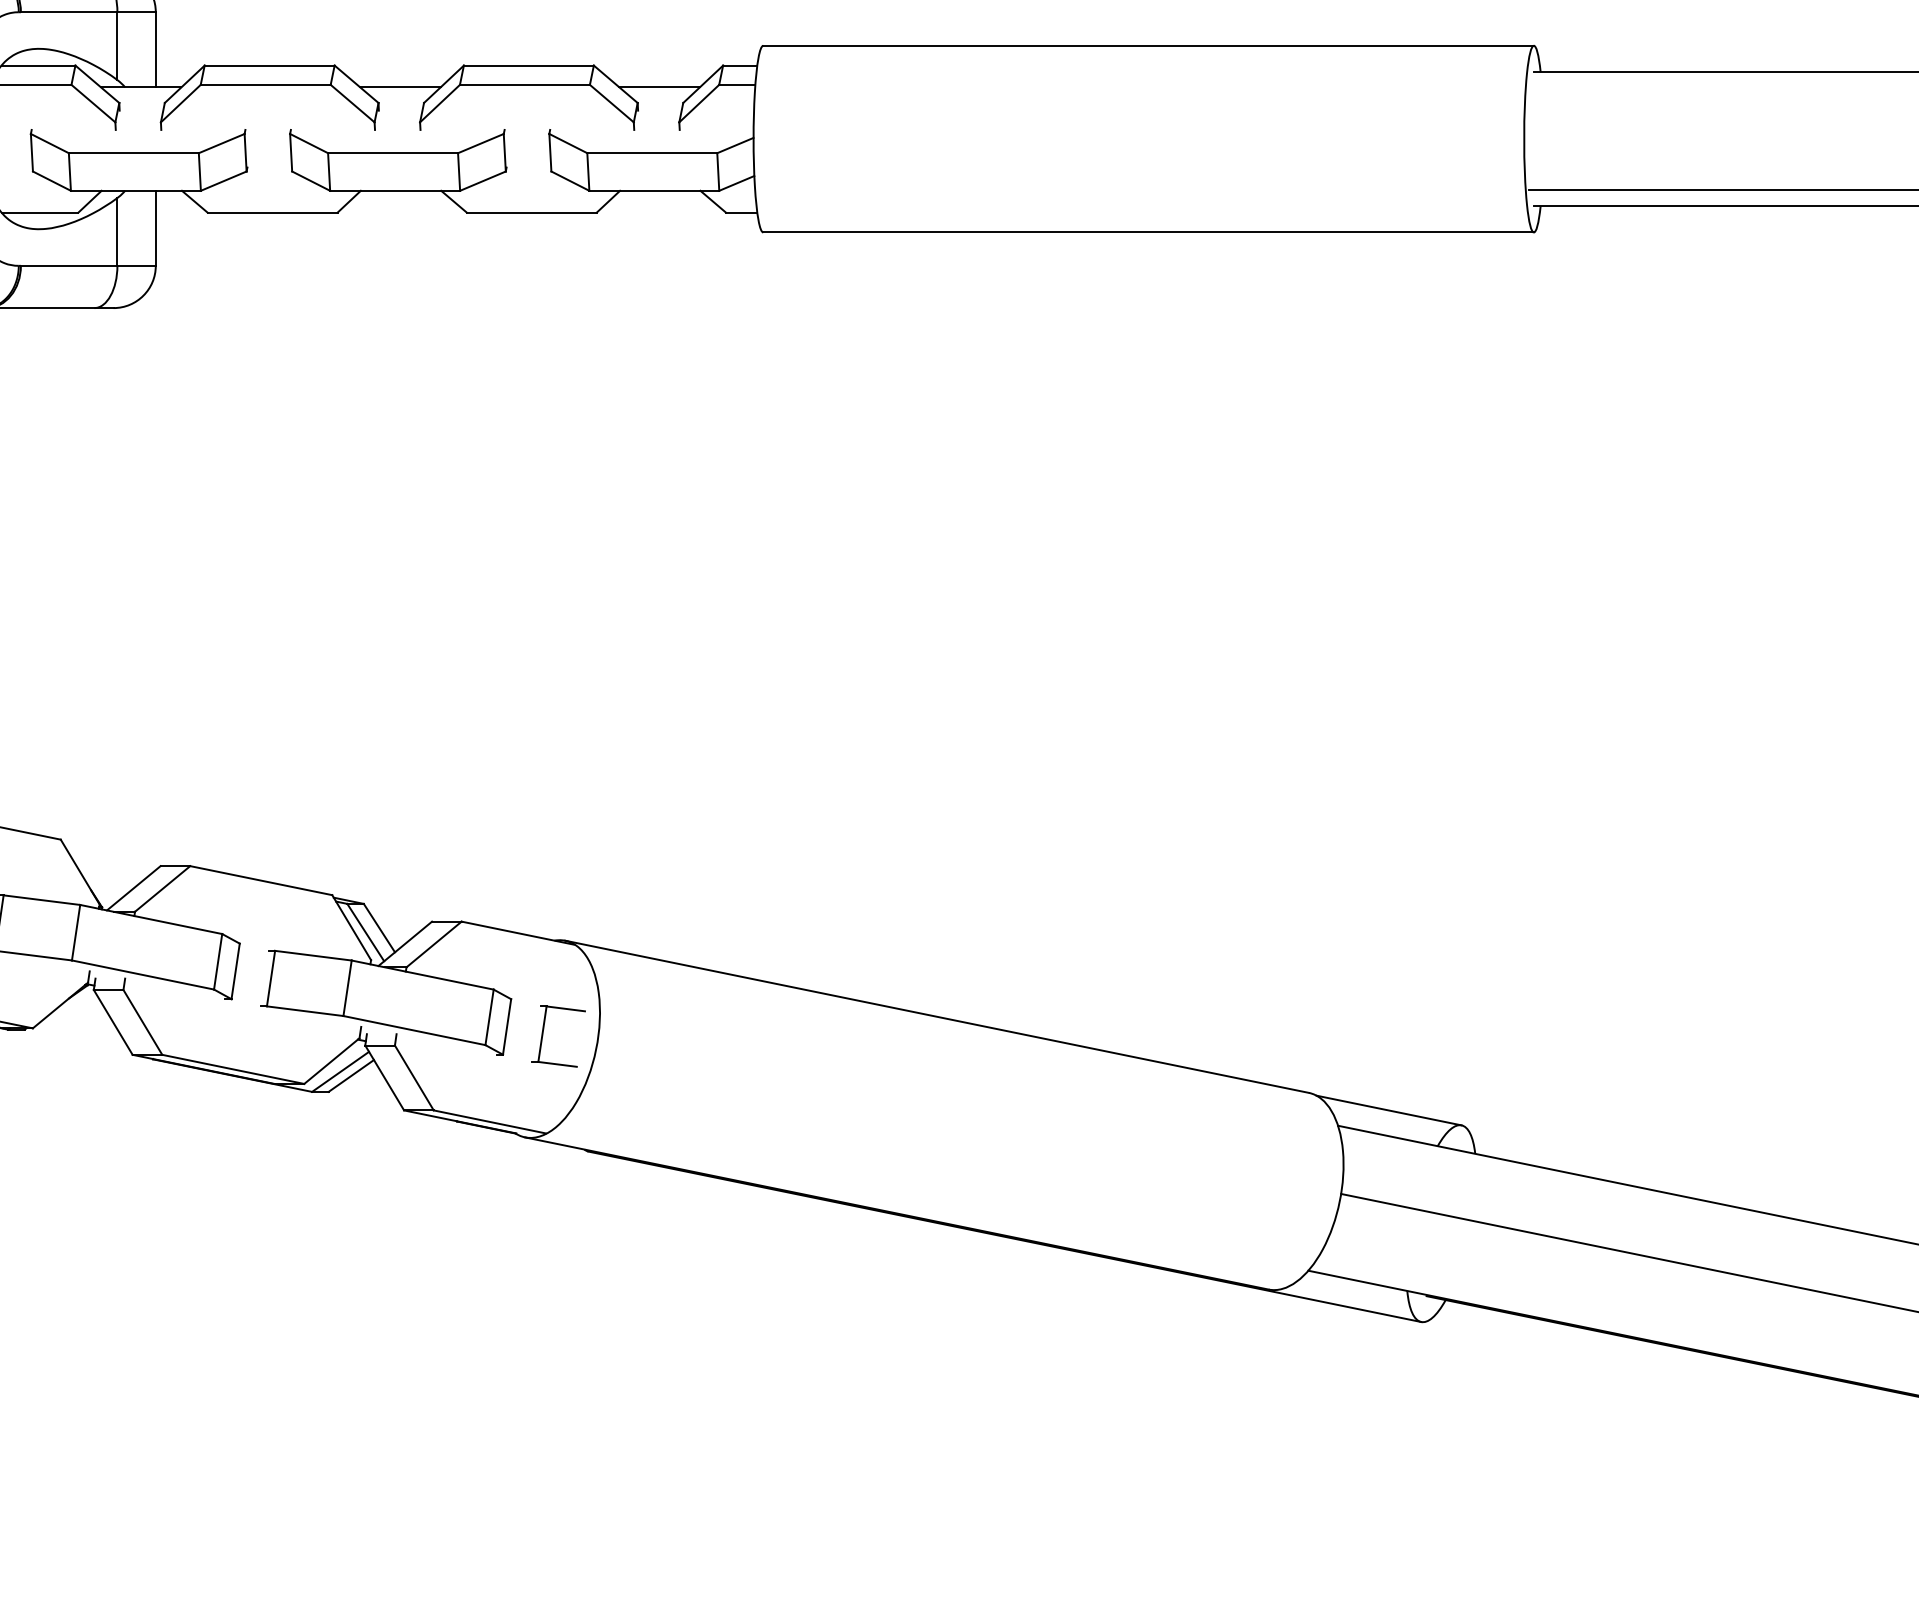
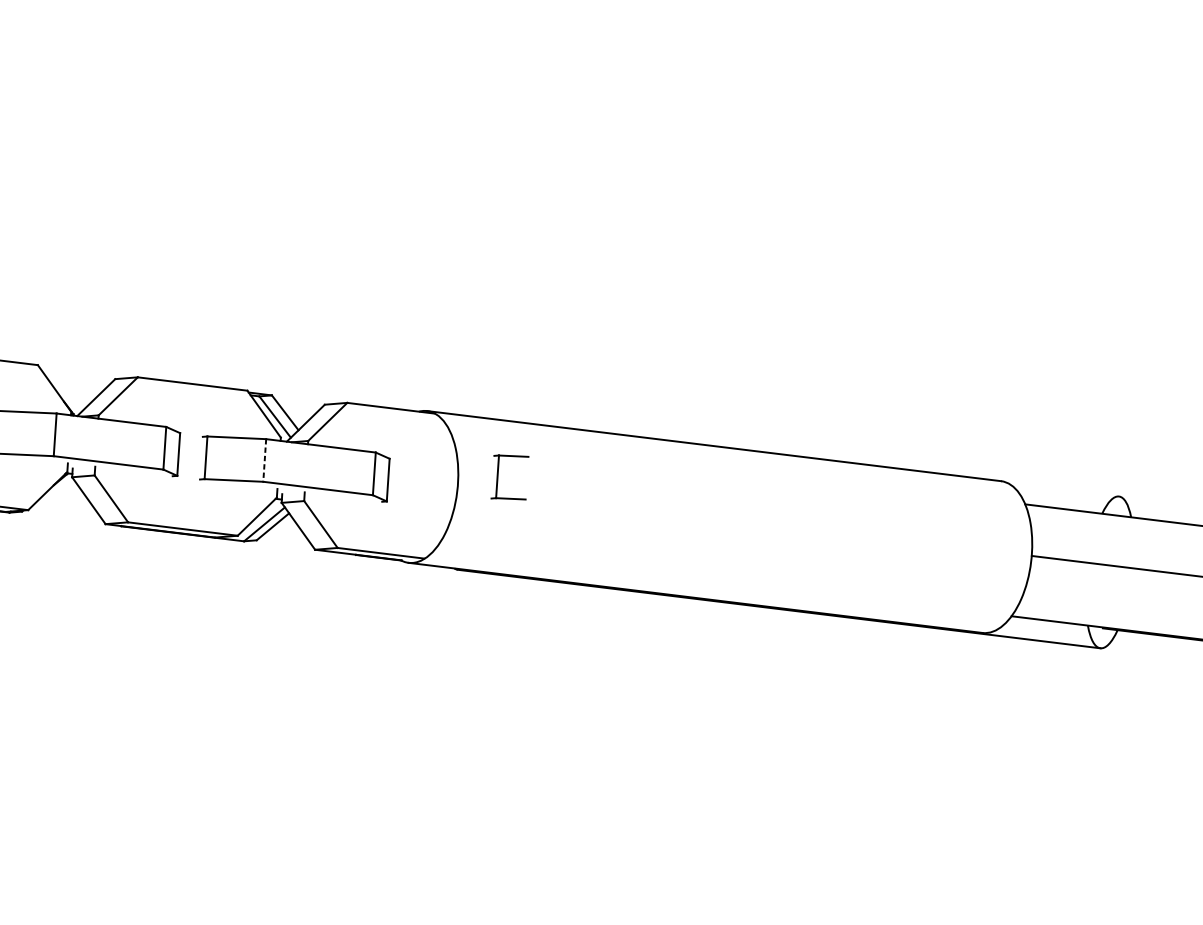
line: (347, 988) -> (264, 460), solid -> dashed
part: (543, 1036) -> (498, 478), moved
line: (1388, 1110) -> (1062, 489), removed

